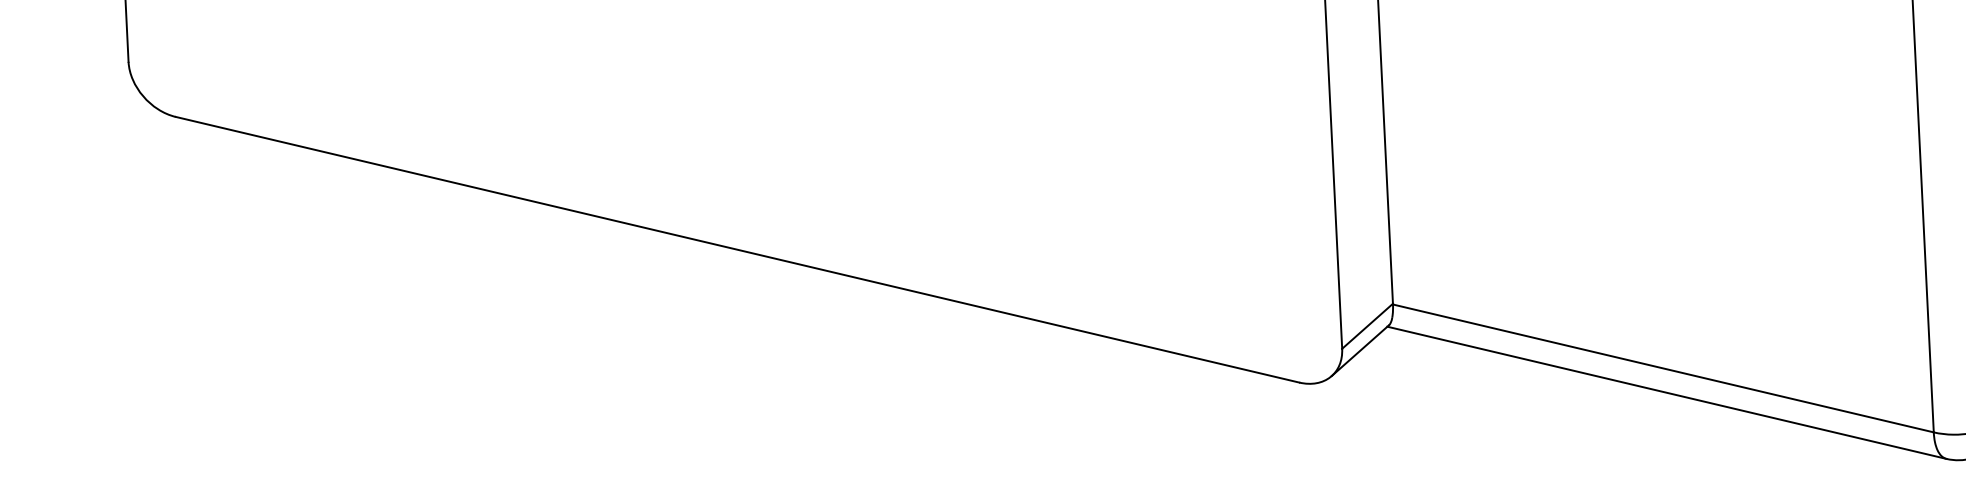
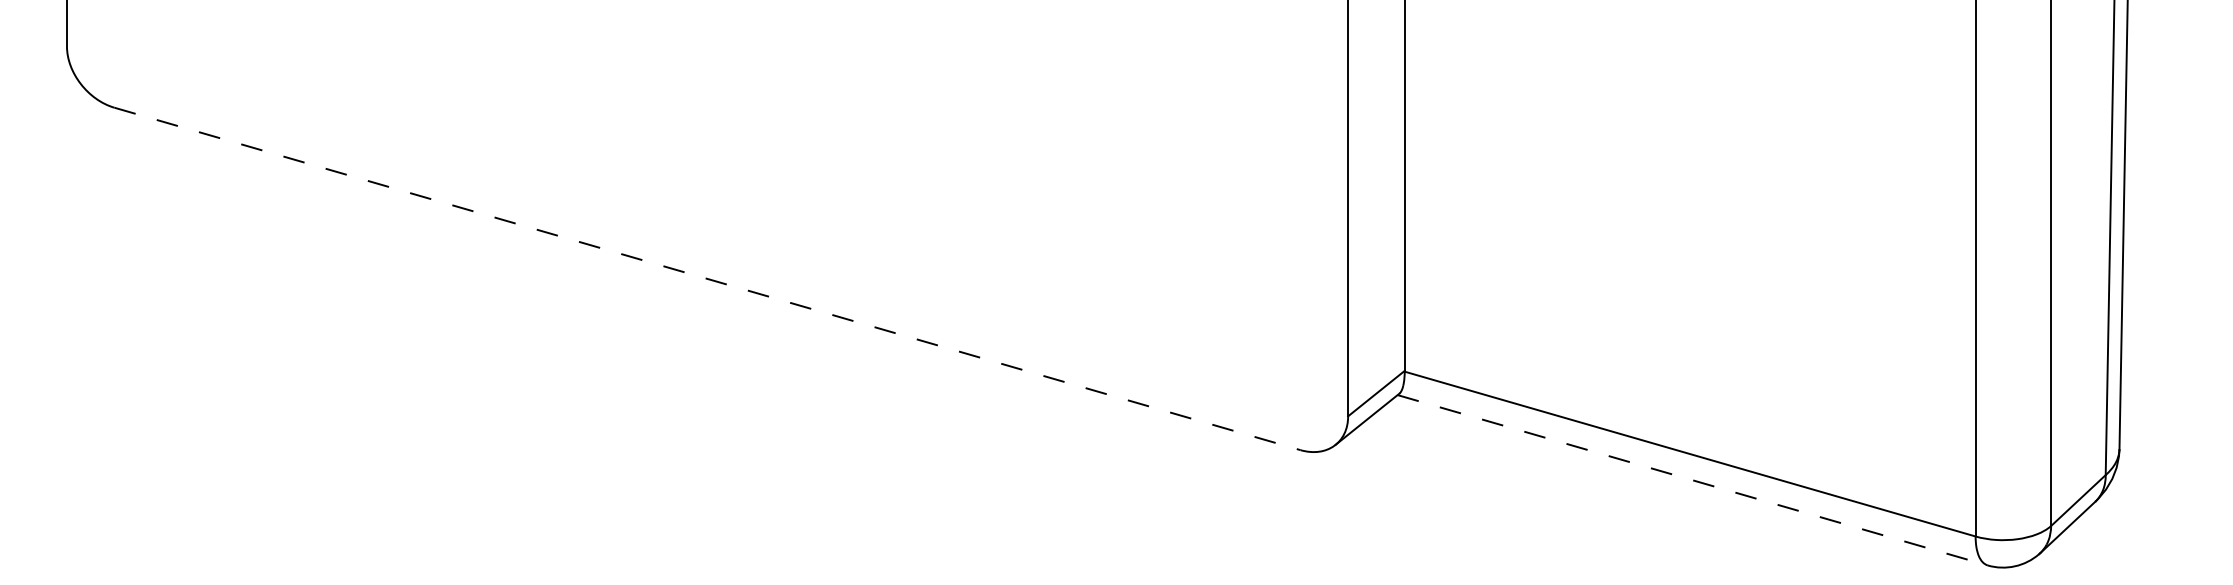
line: (738, 250) -> (708, 279), solid -> dashed
line: (1667, 392) -> (1693, 480), solid -> dashed

